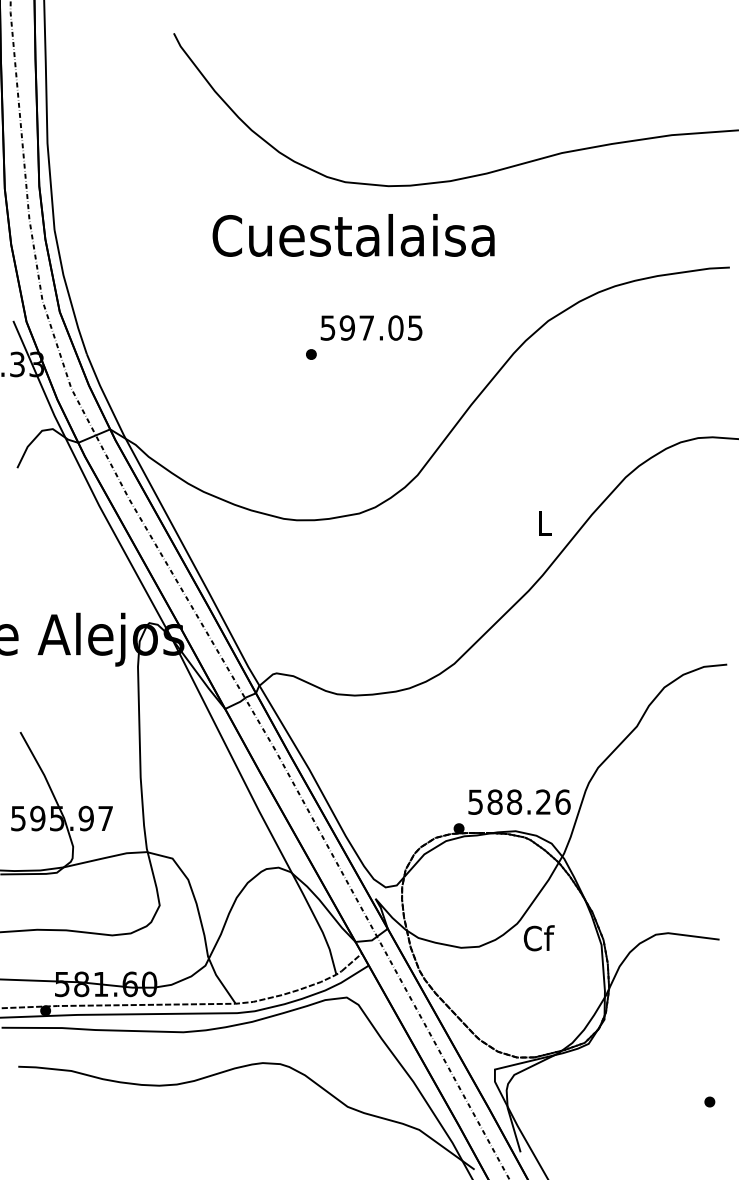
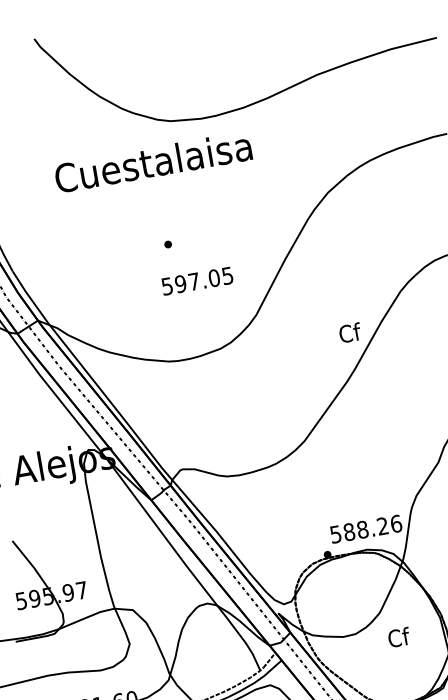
text: (353, 235) -> (153, 162), moved
text: (371, 327) -> (197, 280), moved
text: (544, 523) -> (349, 333), L -> Cf
text: (538, 938) -> (398, 637), moved

